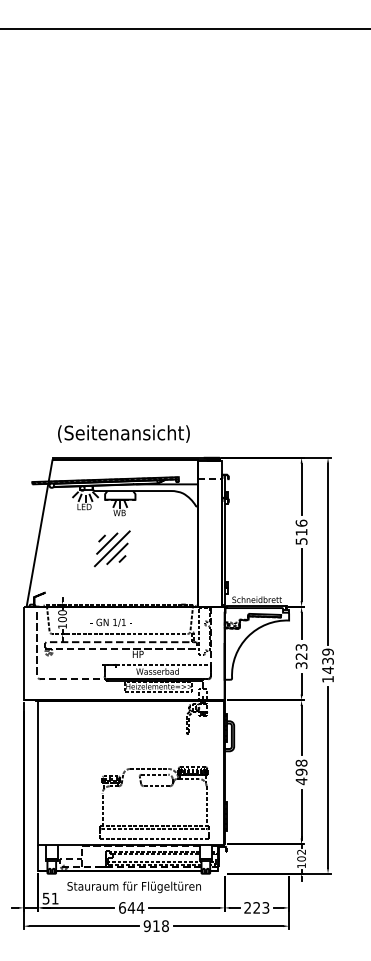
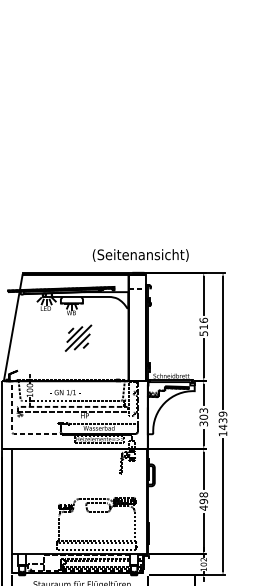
text: (123, 433) -> (140, 255), moved
part: (111, 548) -> (77, 338), moved
text: (301, 656) -> (203, 417), 323 -> 303

